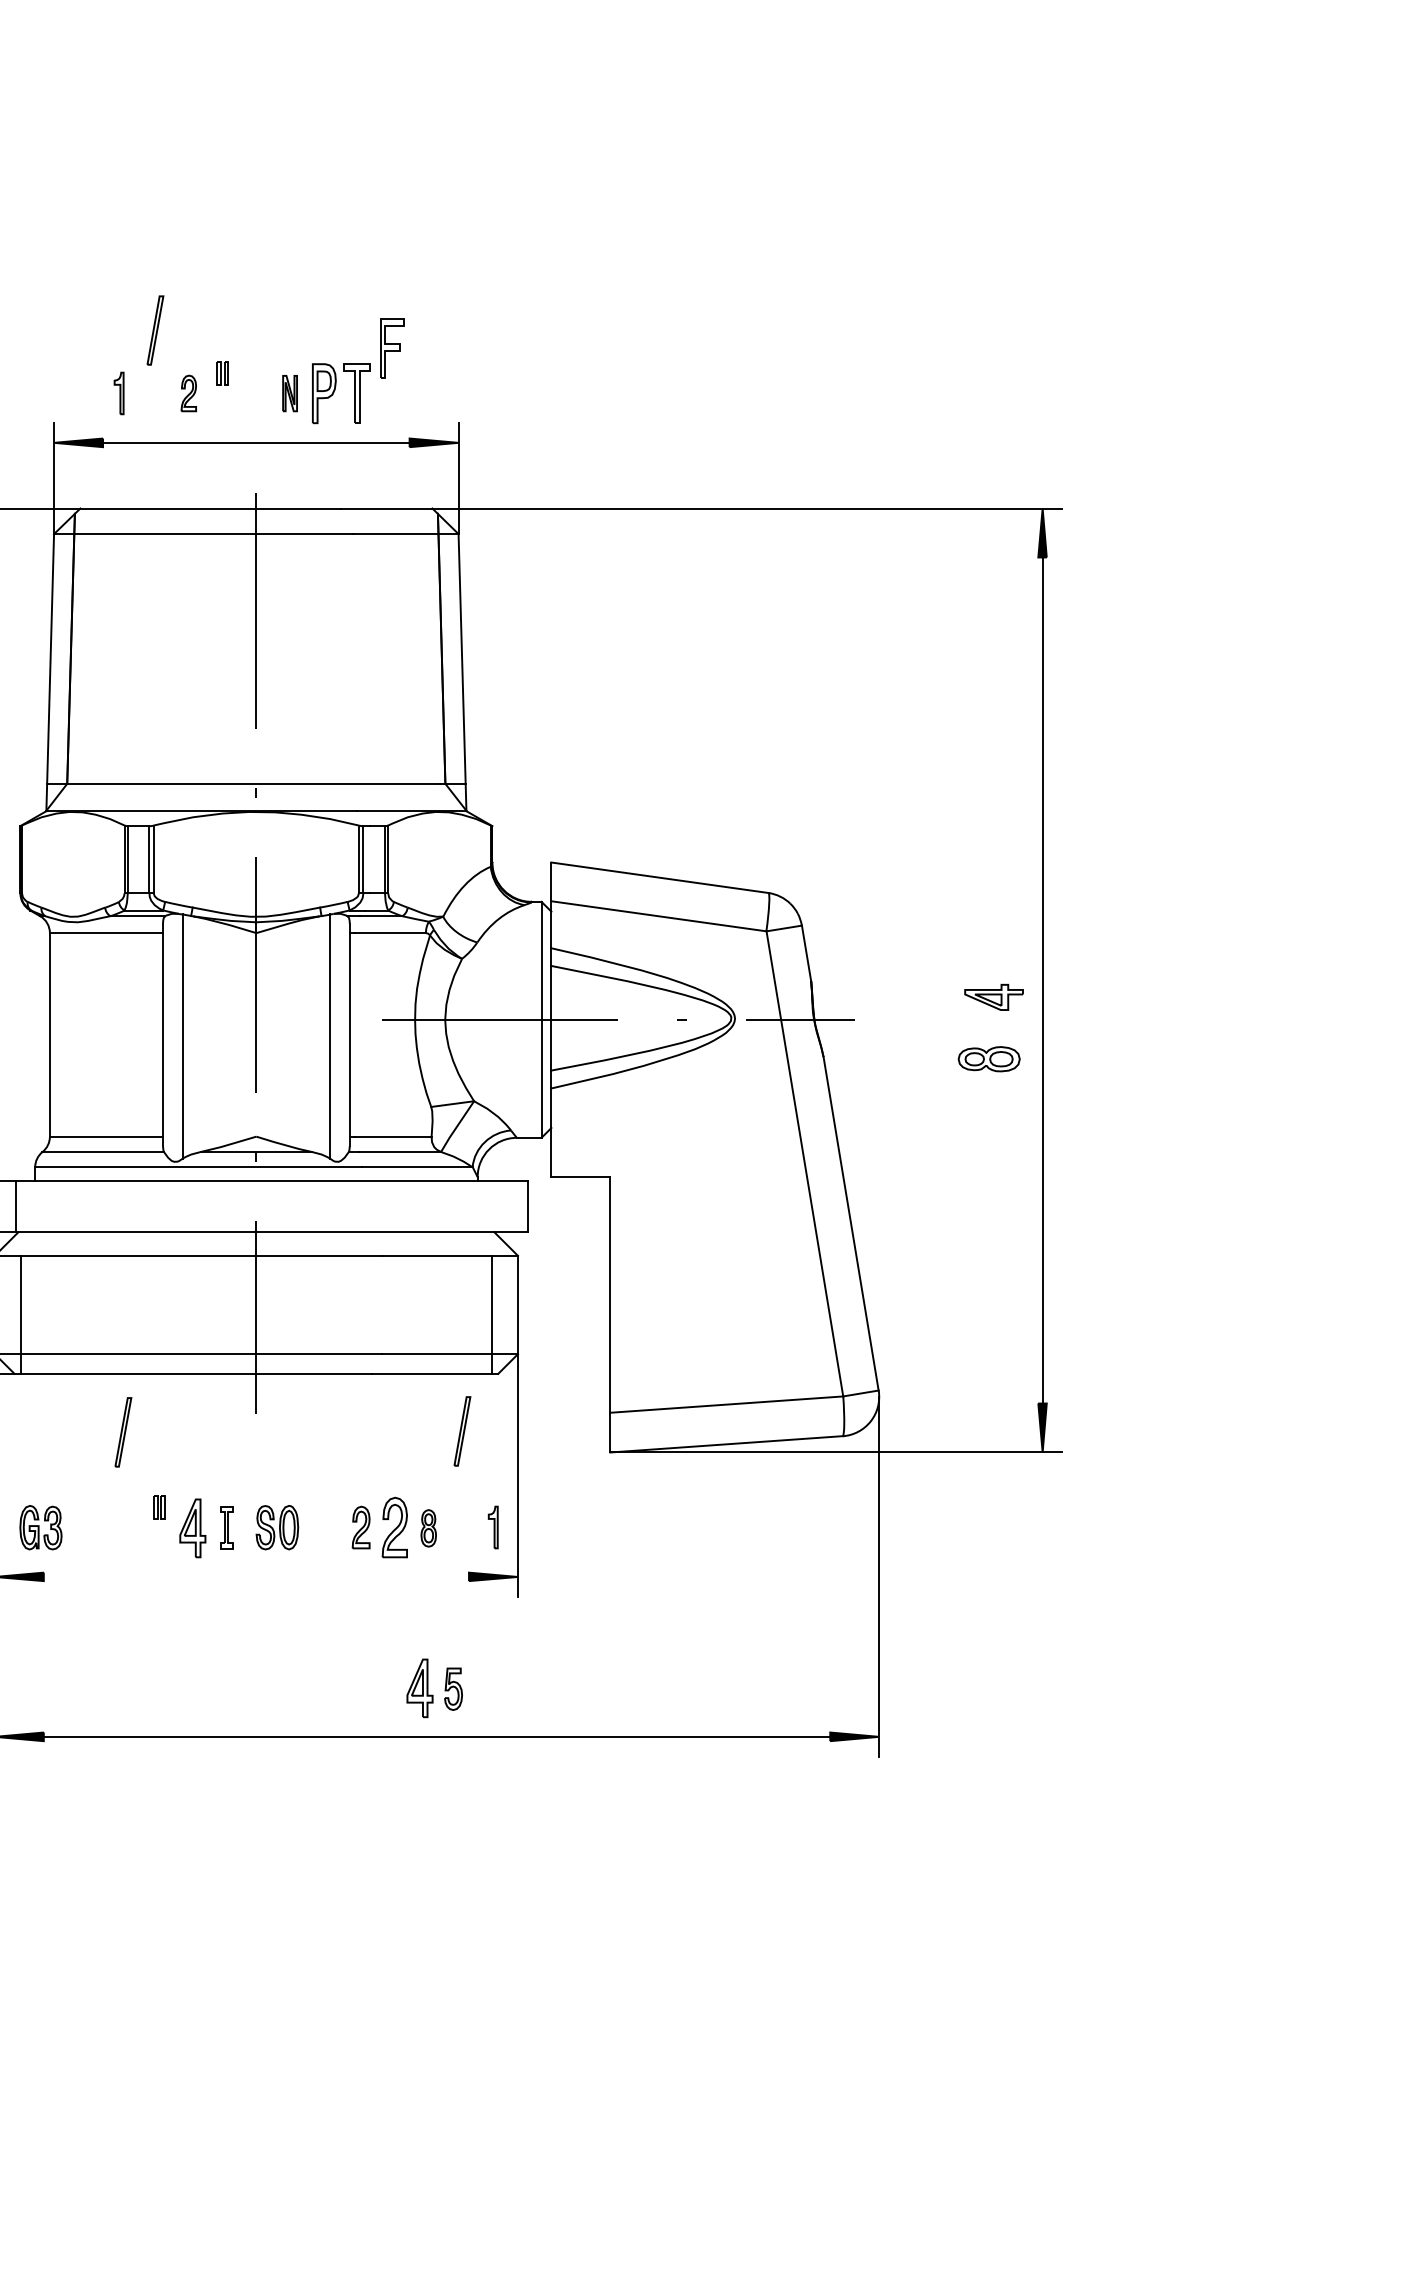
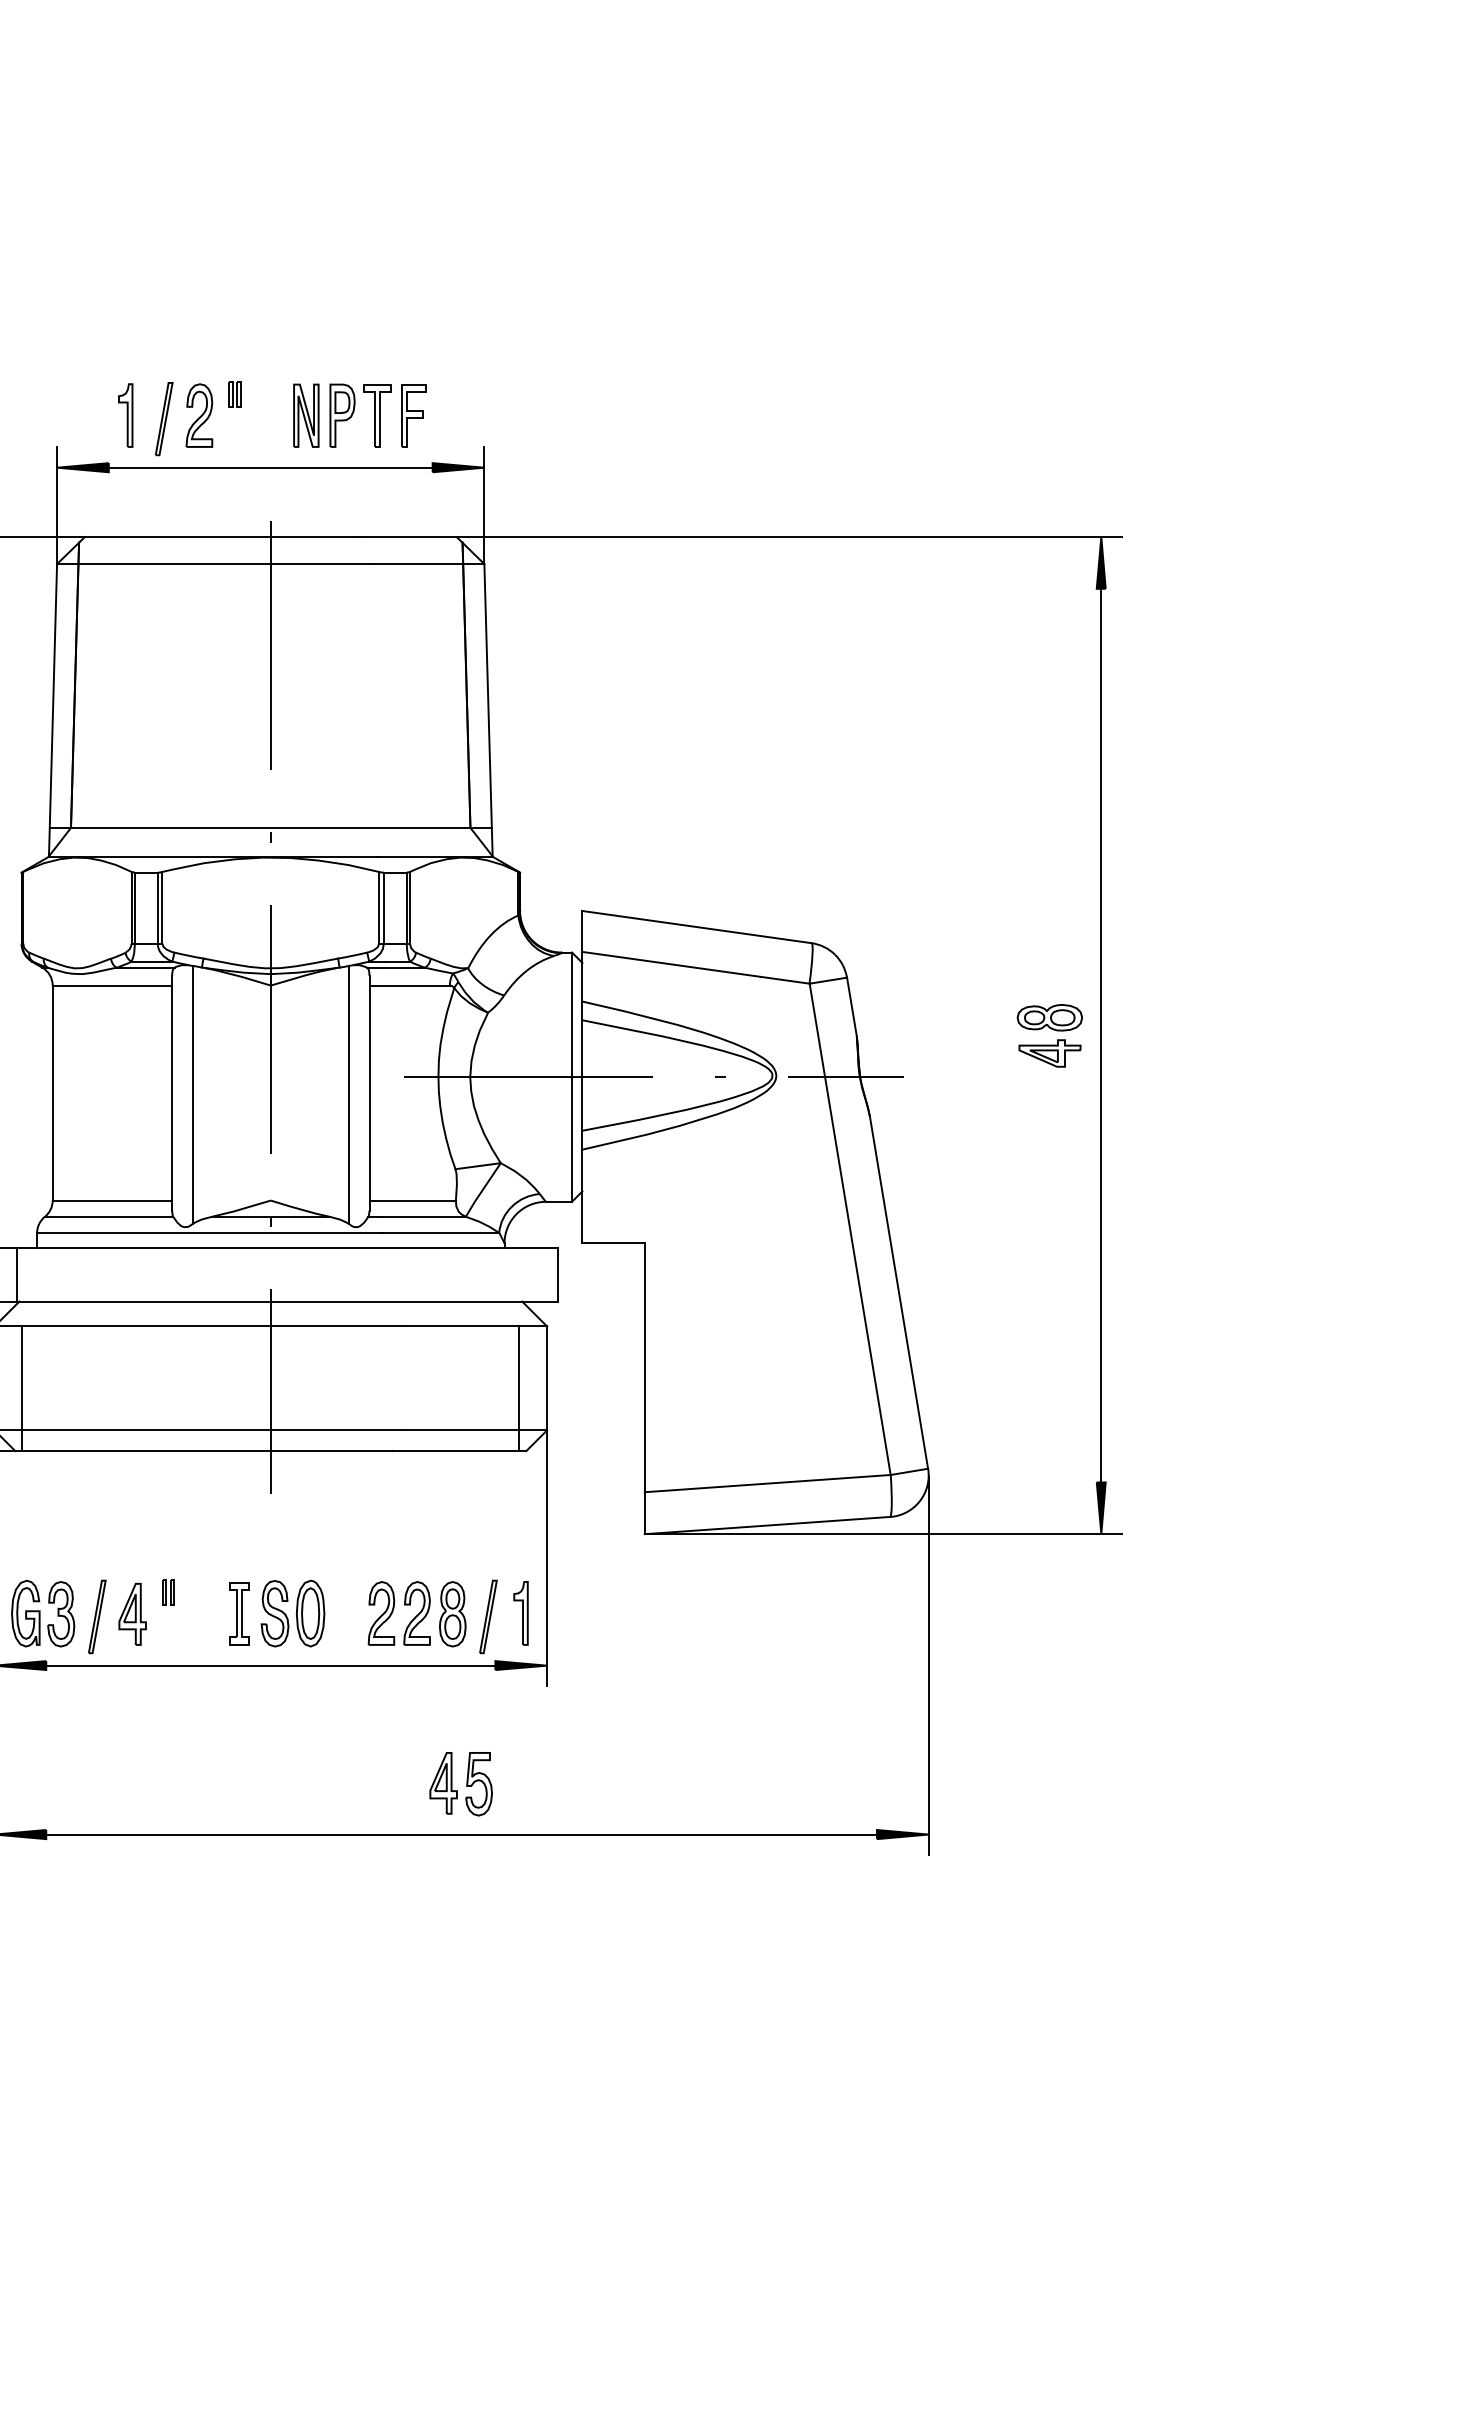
part: (155, 330) -> (164, 419), moved
part: (391, 347) -> (413, 415), moved
part: (118, 393) -> (125, 415), size x1.43
part: (188, 393) -> (199, 415), size x1.67
part: (290, 393) -> (306, 415), size x1.67
part: (988, 1058) -> (1049, 1017), moved
part: (123, 1431) -> (97, 1616), moved
part: (462, 1431) -> (488, 1616), moved
part: (41, 1527) -> (43, 1613), size x1.43
part: (192, 1527) -> (132, 1613), moved
part: (226, 1527) -> (239, 1613), size x1.43
part: (276, 1527) -> (292, 1613), size x1.43
part: (361, 1527) -> (381, 1613), size x1.43
part: (492, 1527) -> (520, 1613), size x1.43
part: (428, 1528) -> (452, 1614), size x1.67
line: (256, 1576) -> (270, 1665), added
part: (453, 1689) -> (478, 1784), size x1.43

